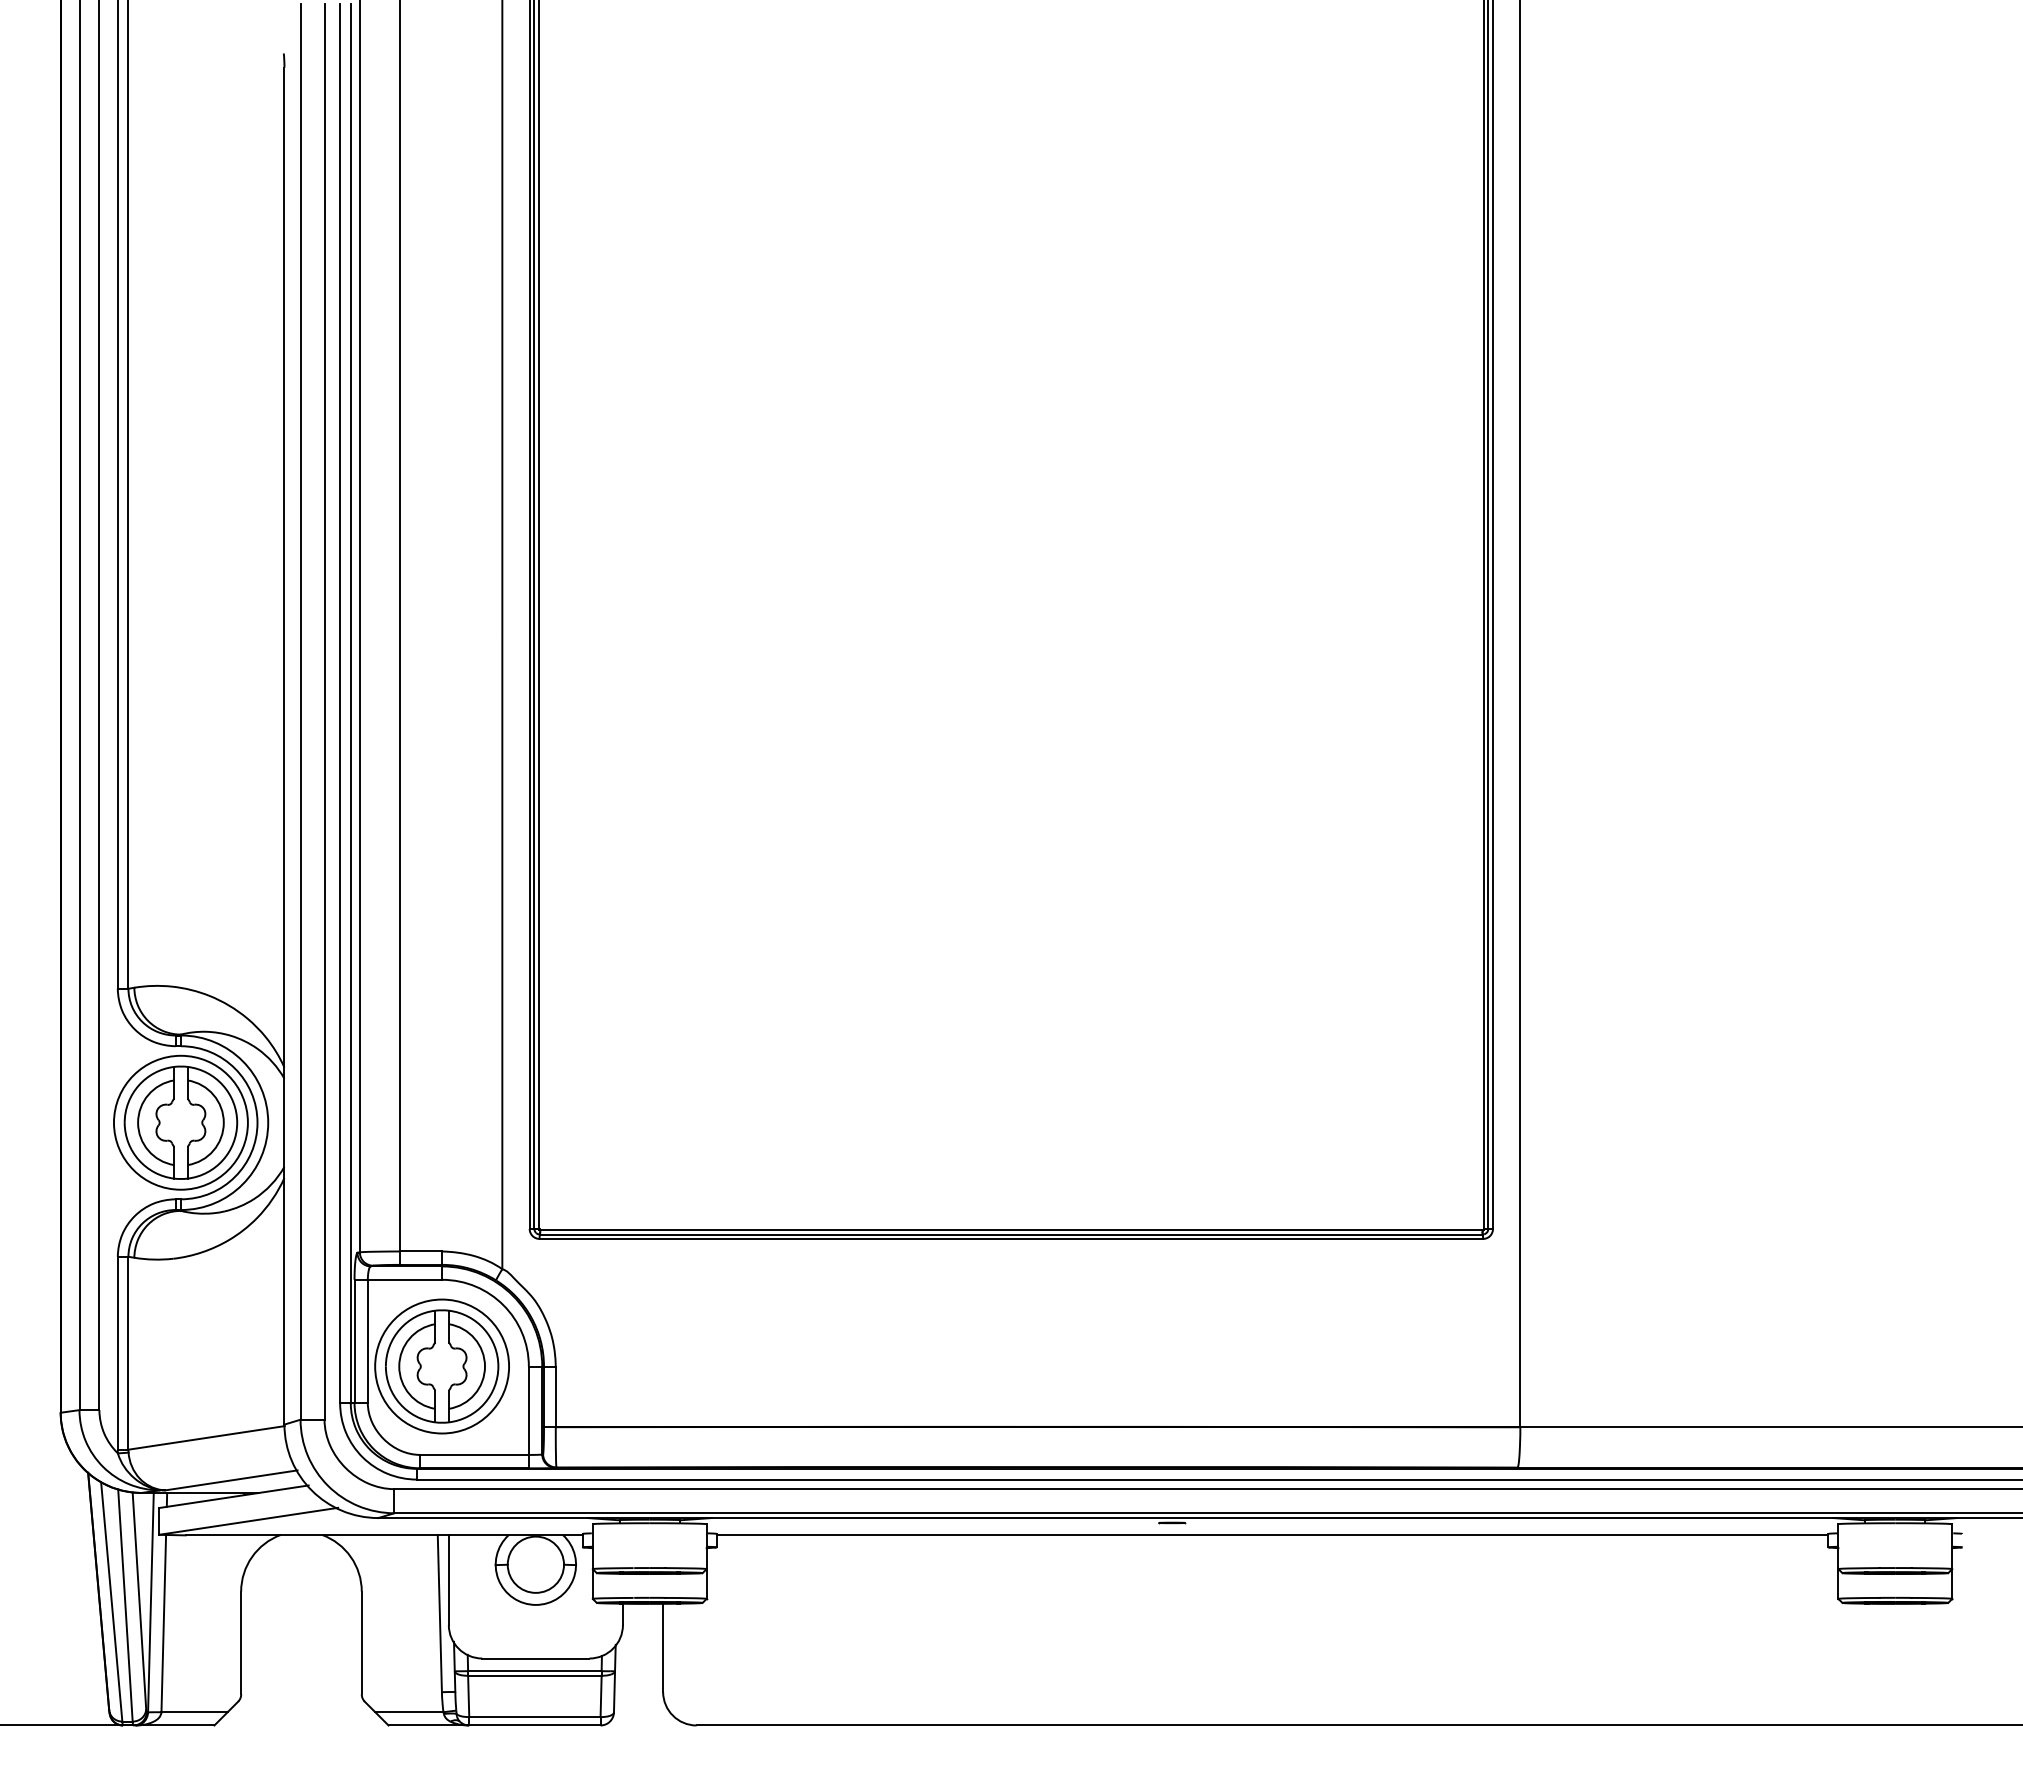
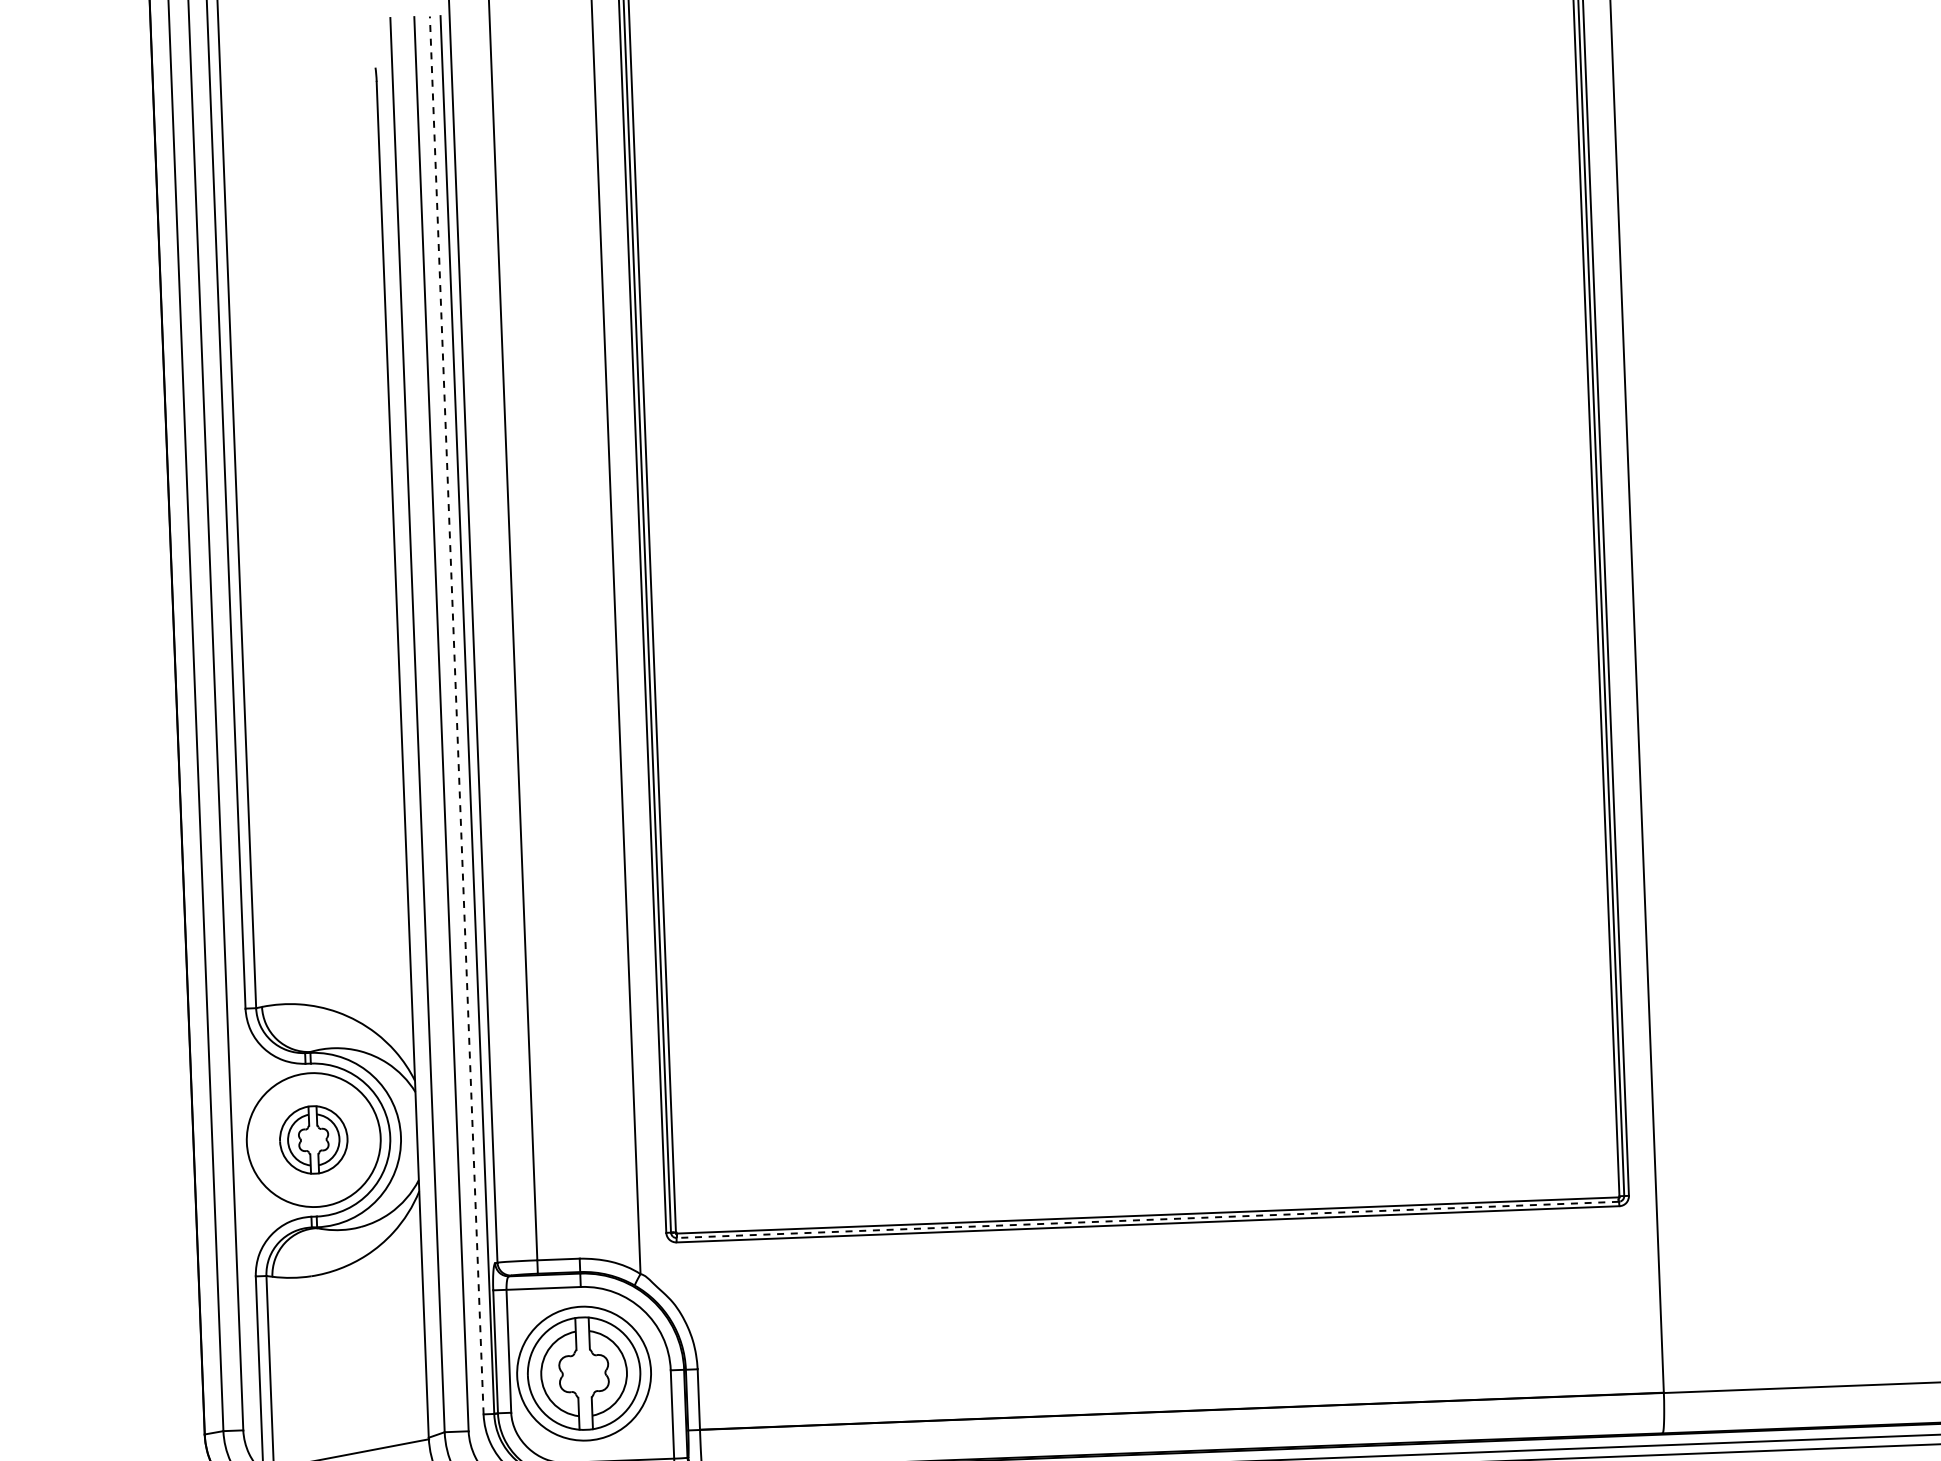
line: (340, 703) -> (457, 715), solid -> dashed
part: (180, 1122) -> (313, 1139), size x0.6
line: (1010, 1234) -> (1146, 1219), solid -> dashed

